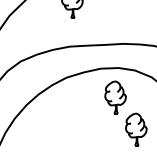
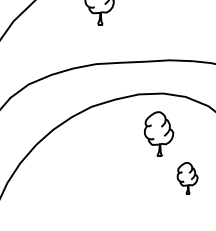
part: (136, 129) -> (187, 178), size x0.7

